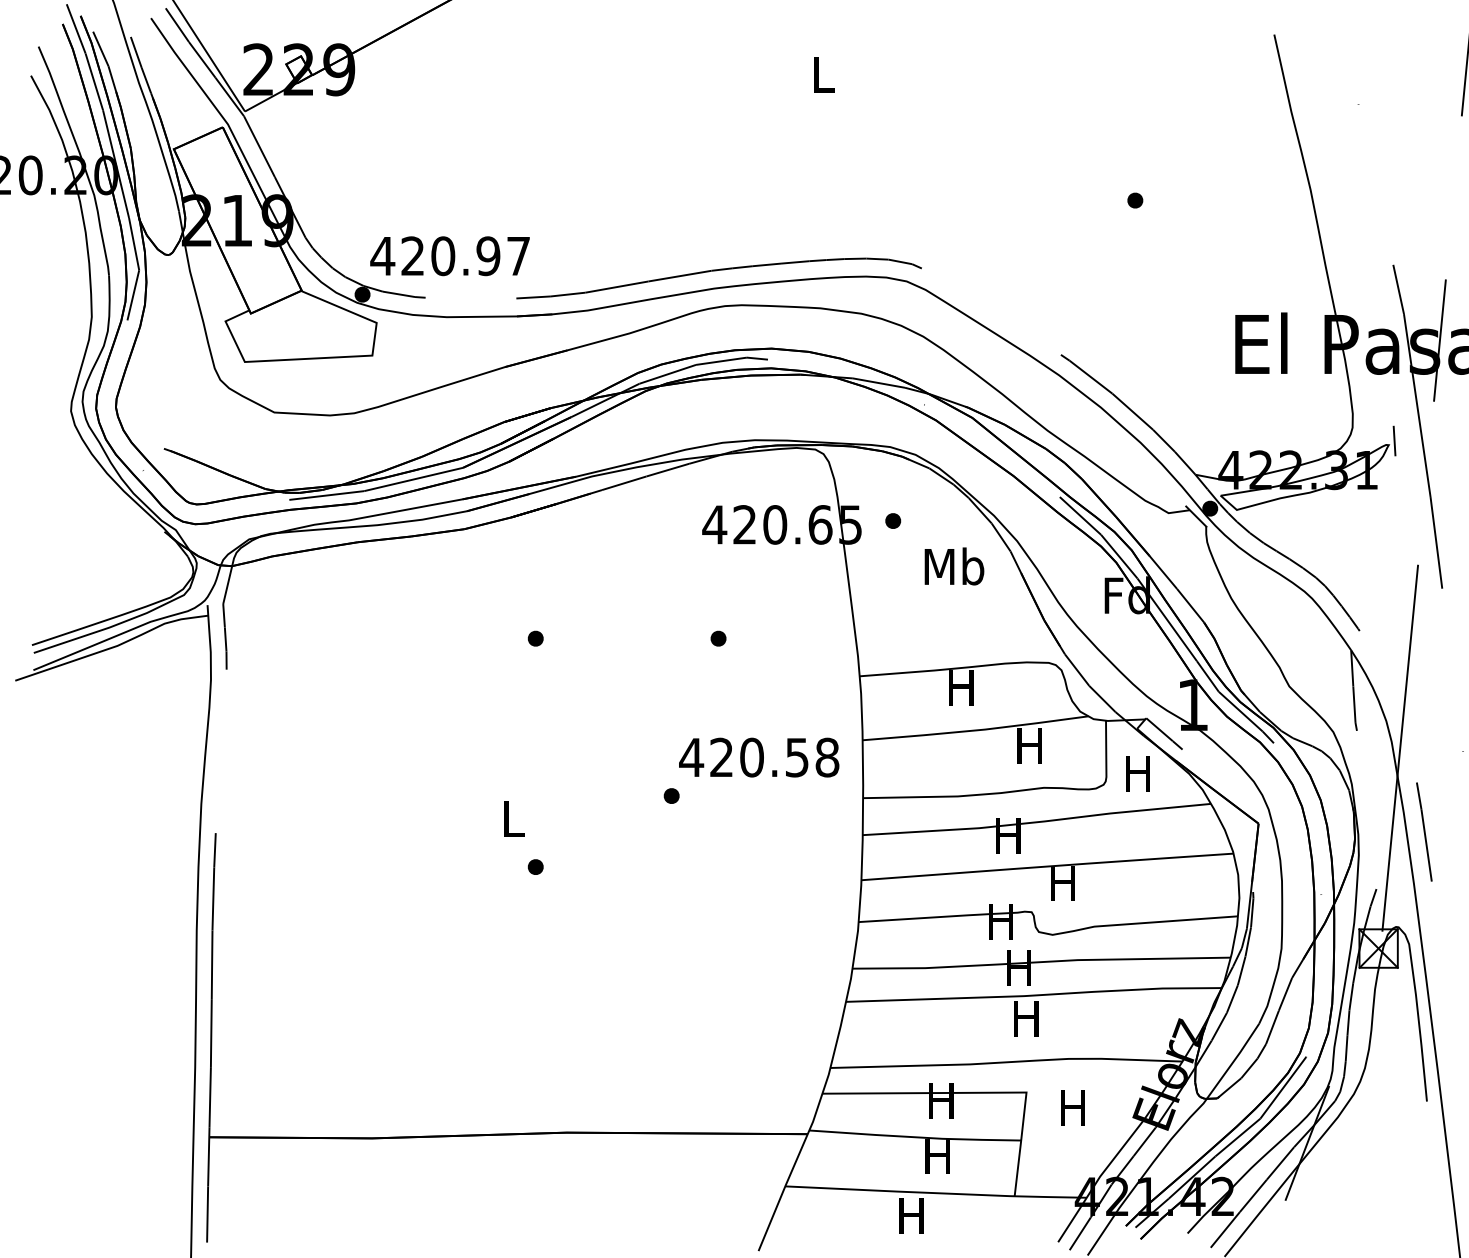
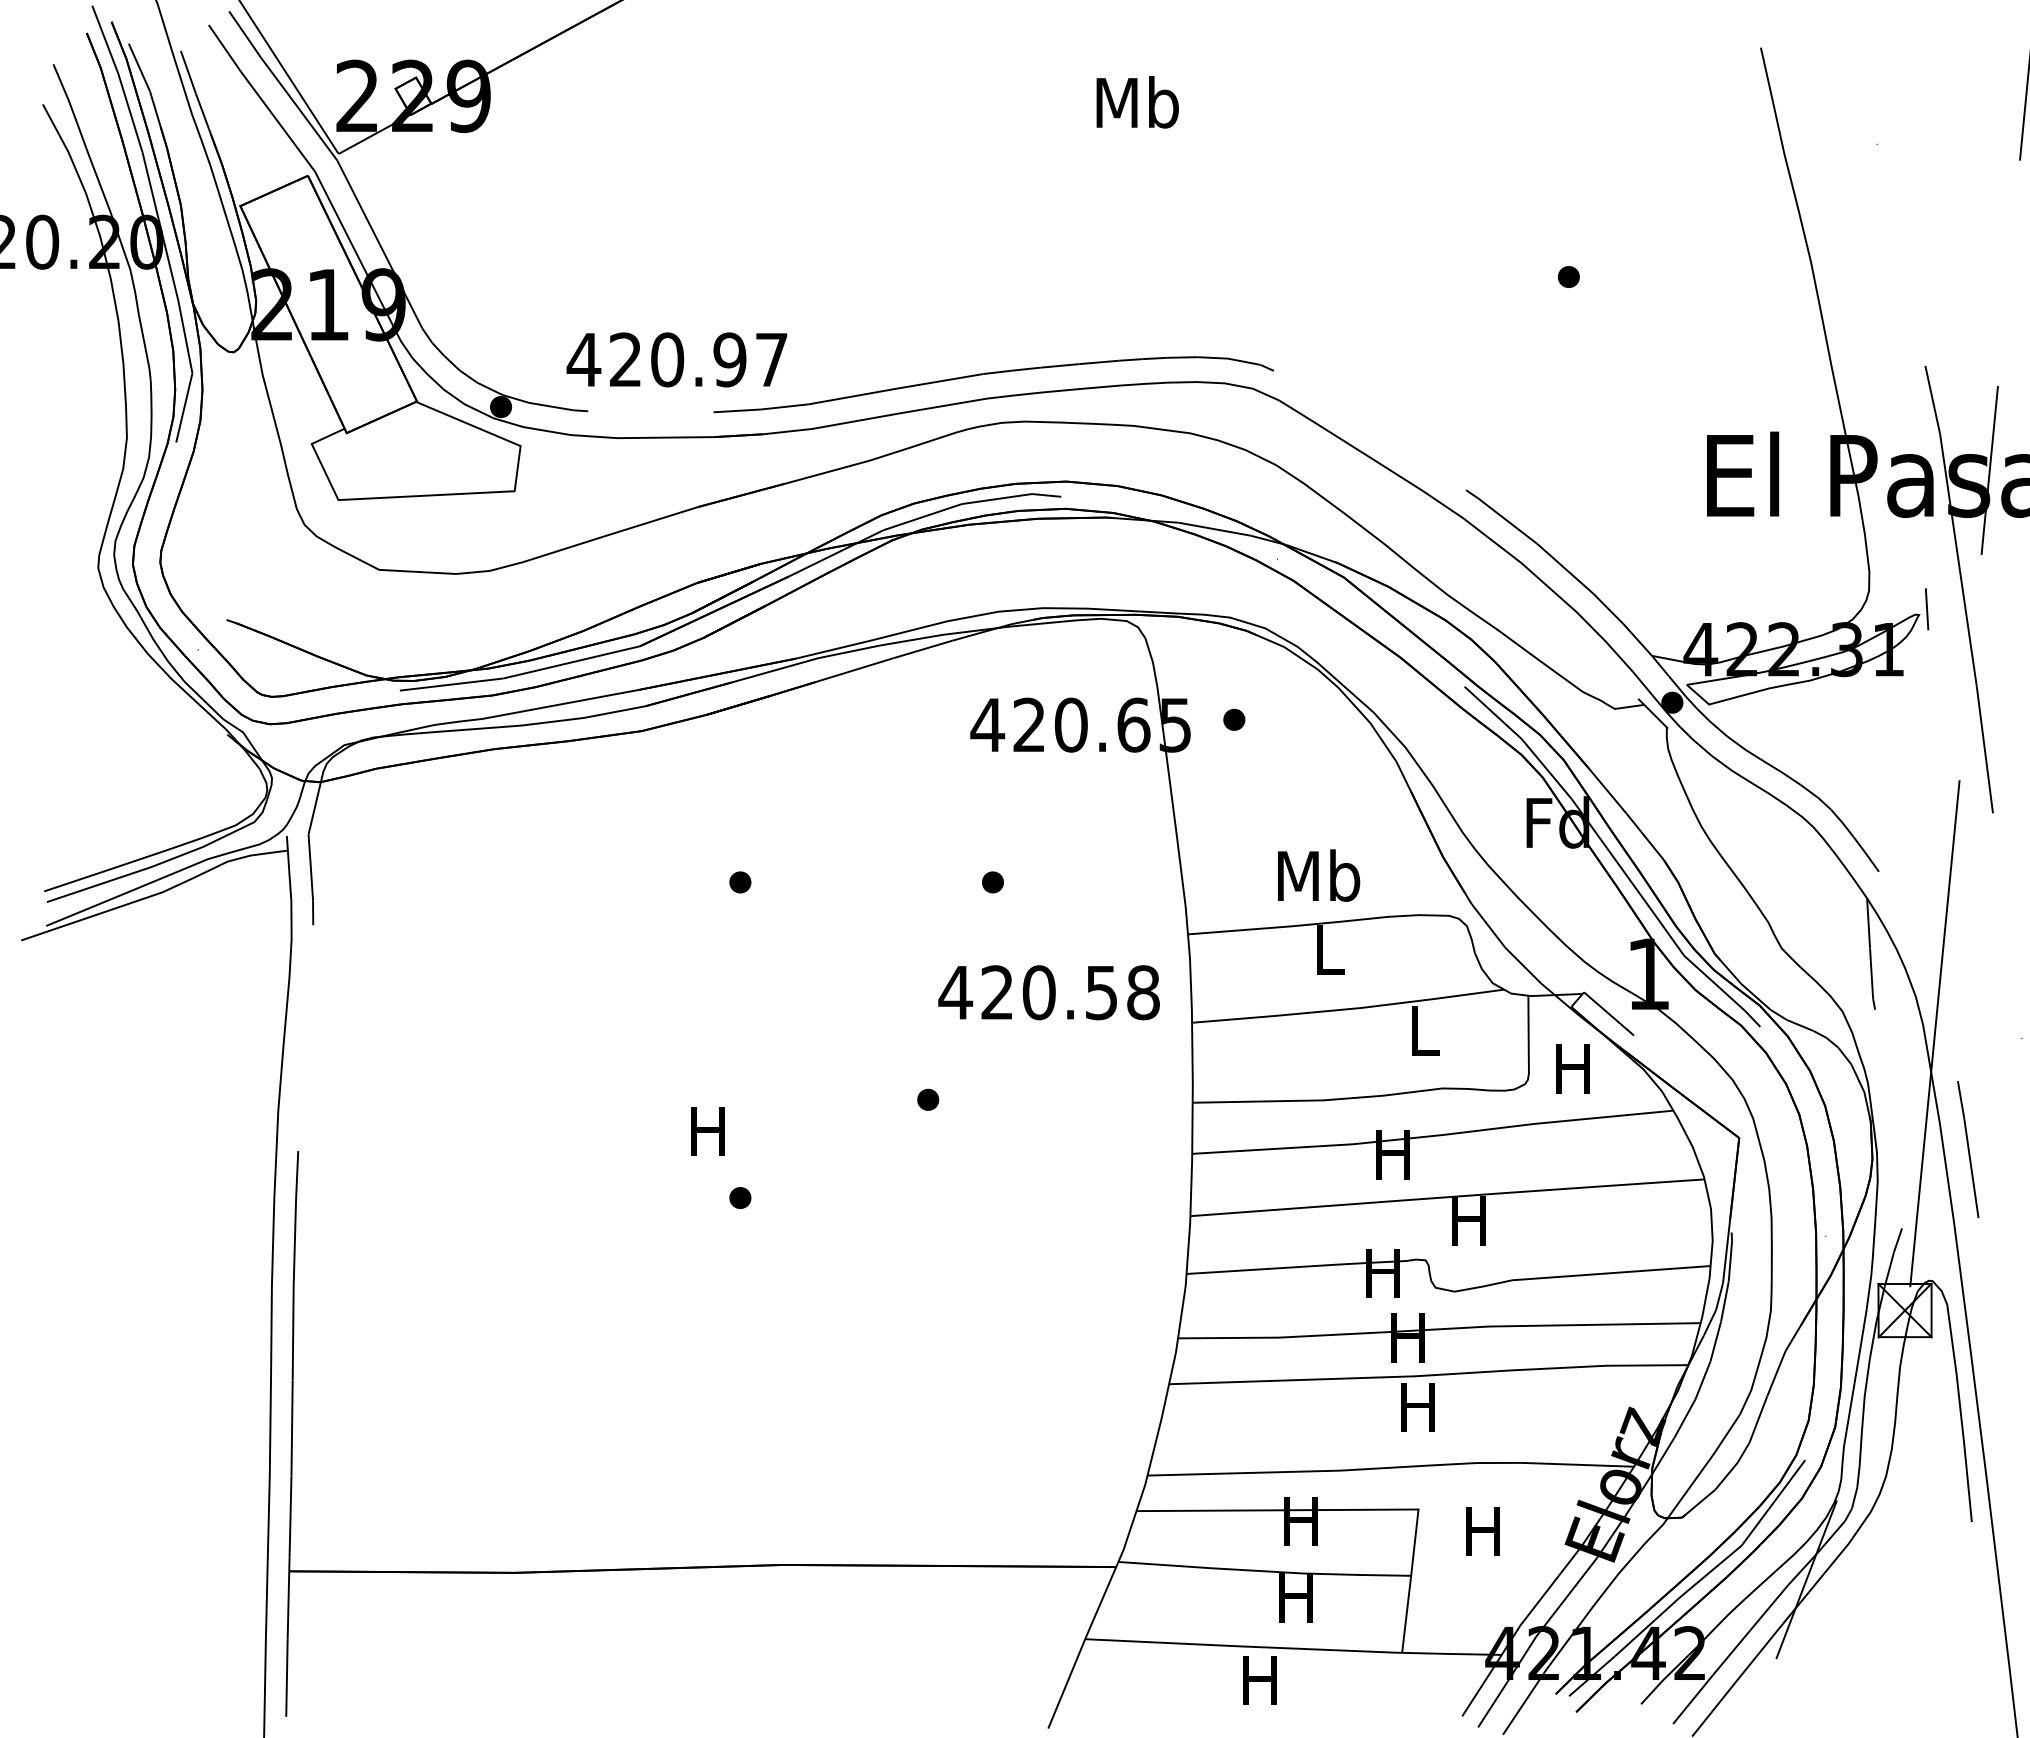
text: (823, 74) -> (1137, 102), L -> Mb
text: (449, 255) -> (676, 359), moved
text: (954, 566) -> (1319, 875), moved
text: (960, 687) -> (1327, 949), H -> L
text: (1029, 745) -> (1422, 1030), H -> L
text: (758, 757) -> (1048, 992), moved
text: (511, 818) -> (707, 1131), L -> H

